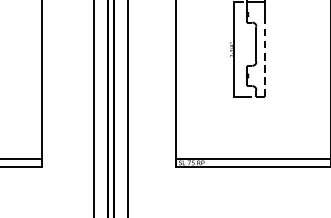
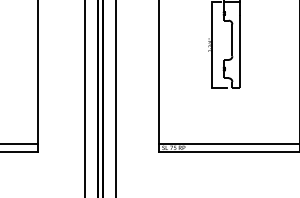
line: (264, 56) -> (239, 51), dashed -> solid

